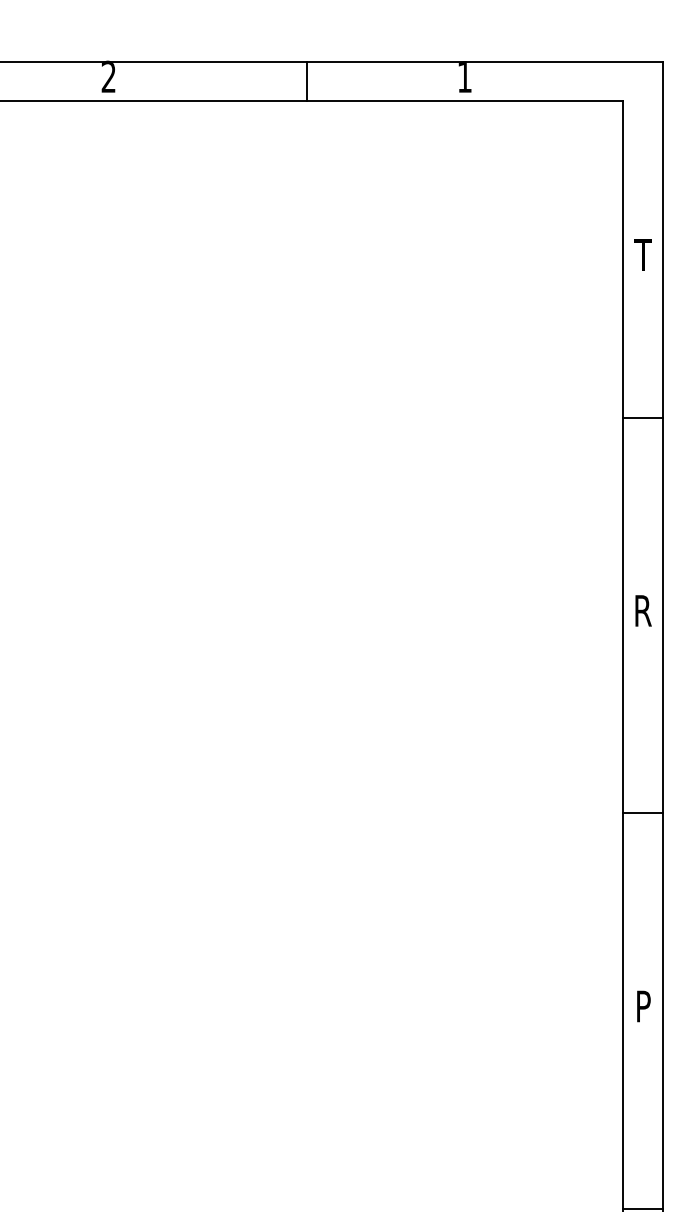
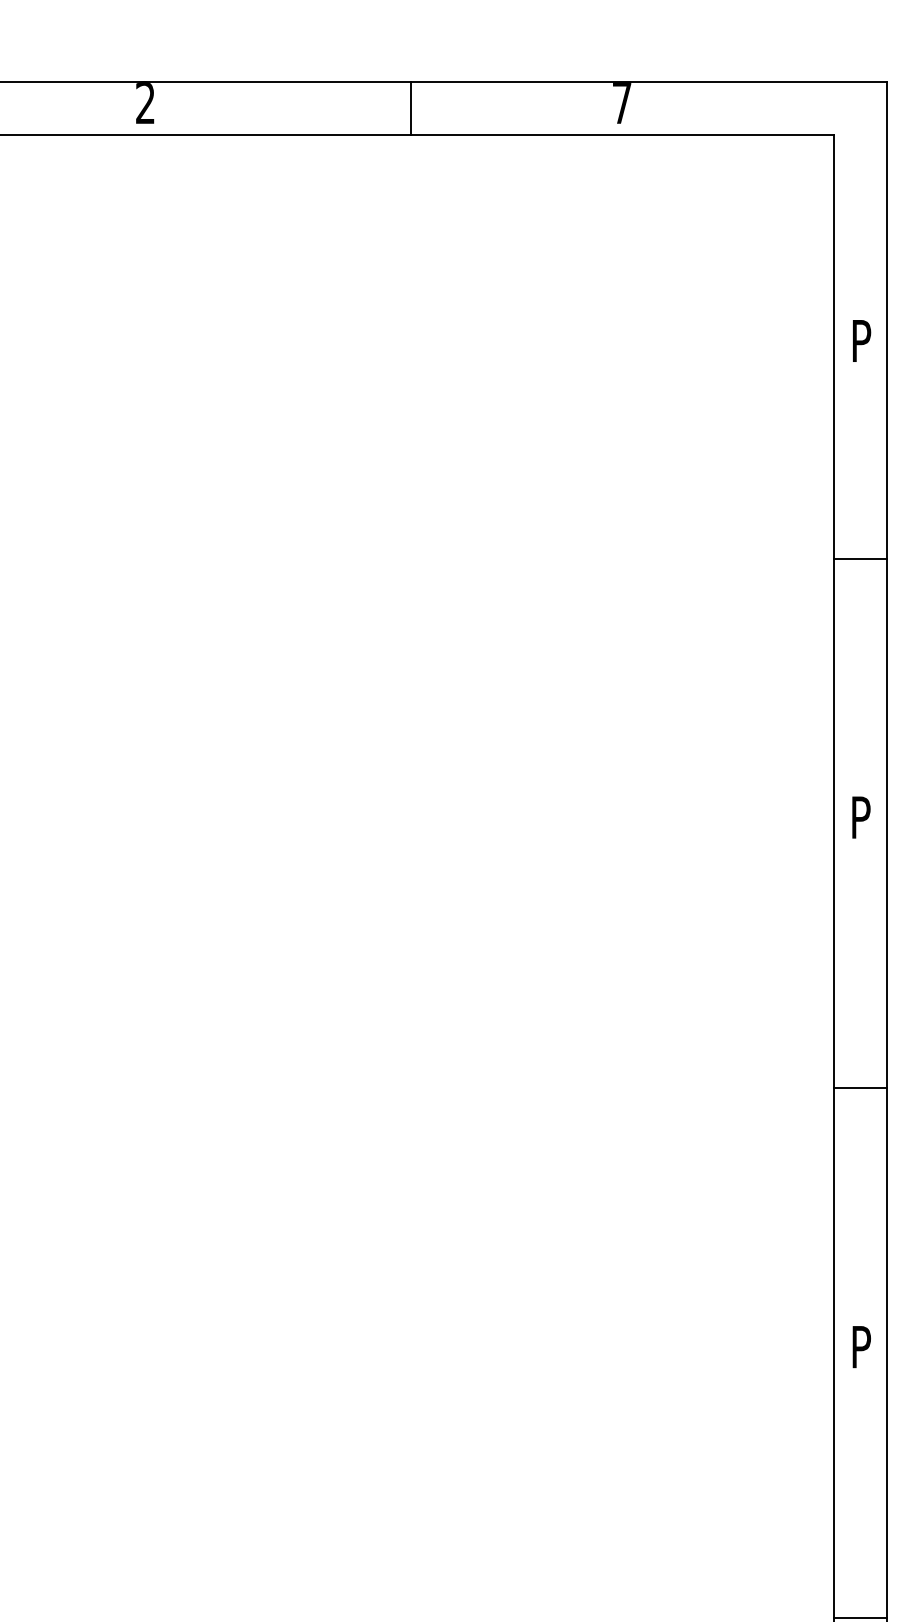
text: (464, 77) -> (621, 103), 1 -> 7
text: (642, 254) -> (859, 340), T -> P
text: (643, 610) -> (861, 817), R -> P

